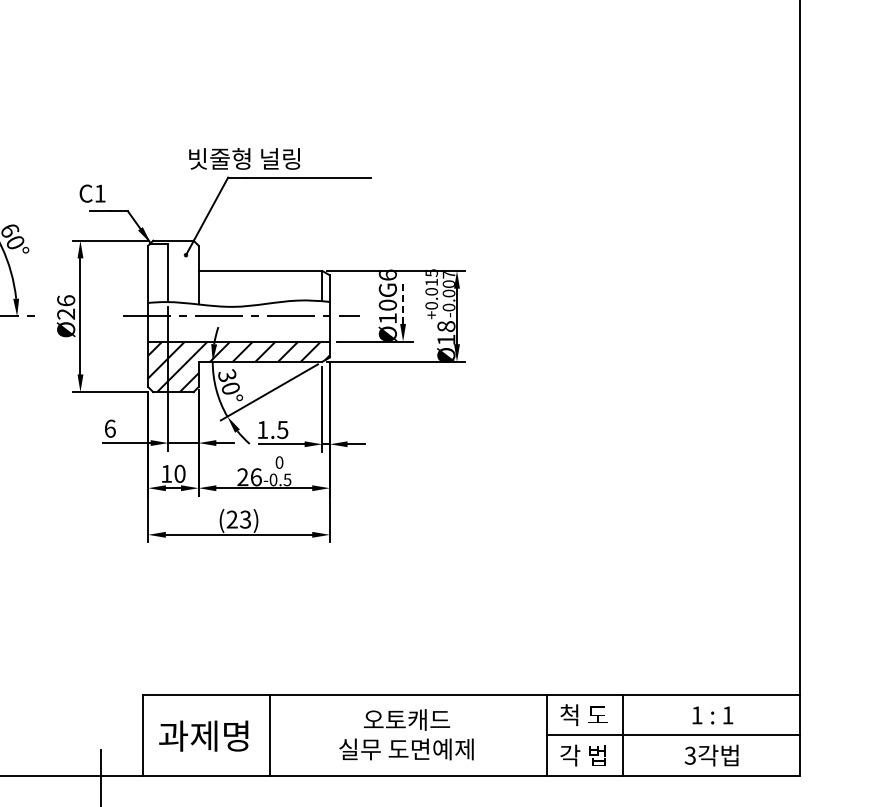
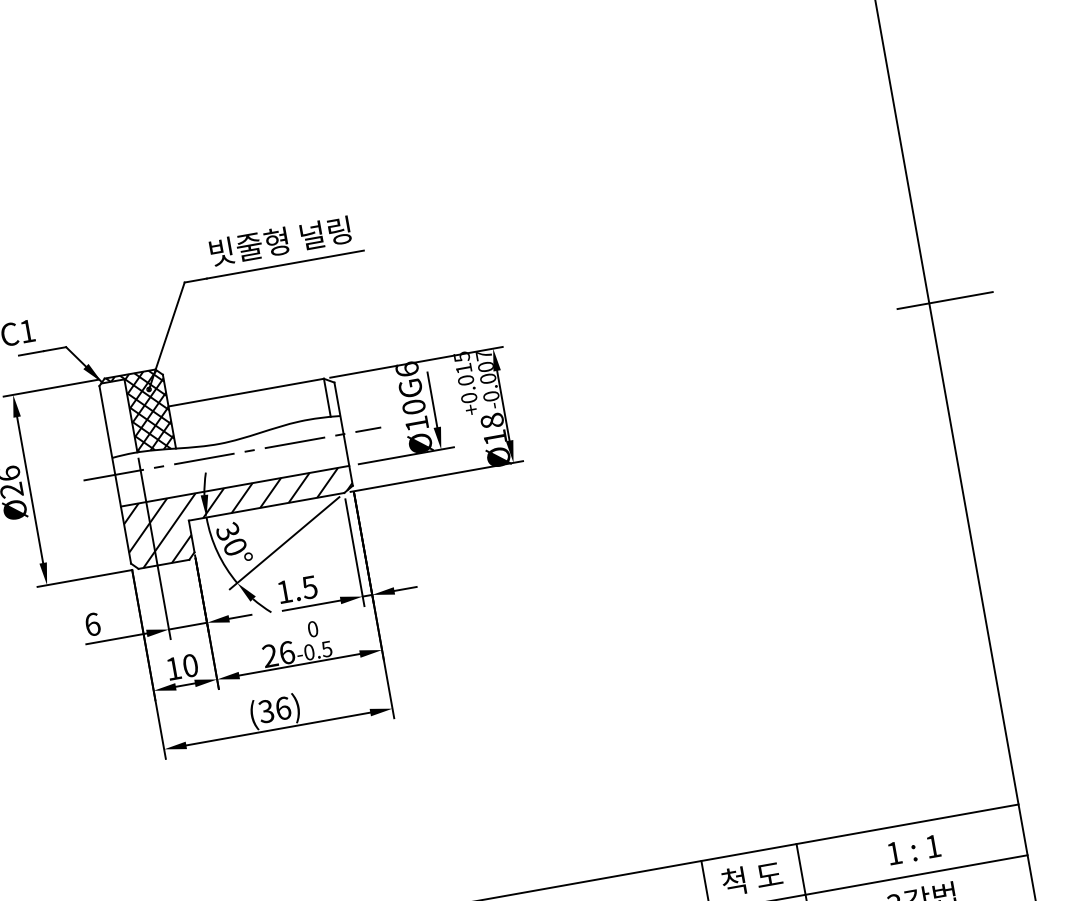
text: (244, 158) -> (280, 240), moved
hatch: (176, 272) -> (141, 413), added
line: (812, 296) -> (945, 301), added
line: (403, 302) -> (432, 400), dashed -> solid
text: (238, 519) -> (274, 709), (23) -> (36)

